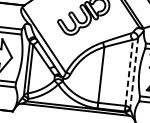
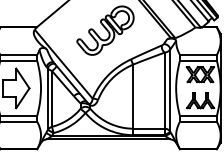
line: (129, 72) -> (164, 90), dashed -> solid
line: (134, 74) -> (170, 91), dashed -> solid

